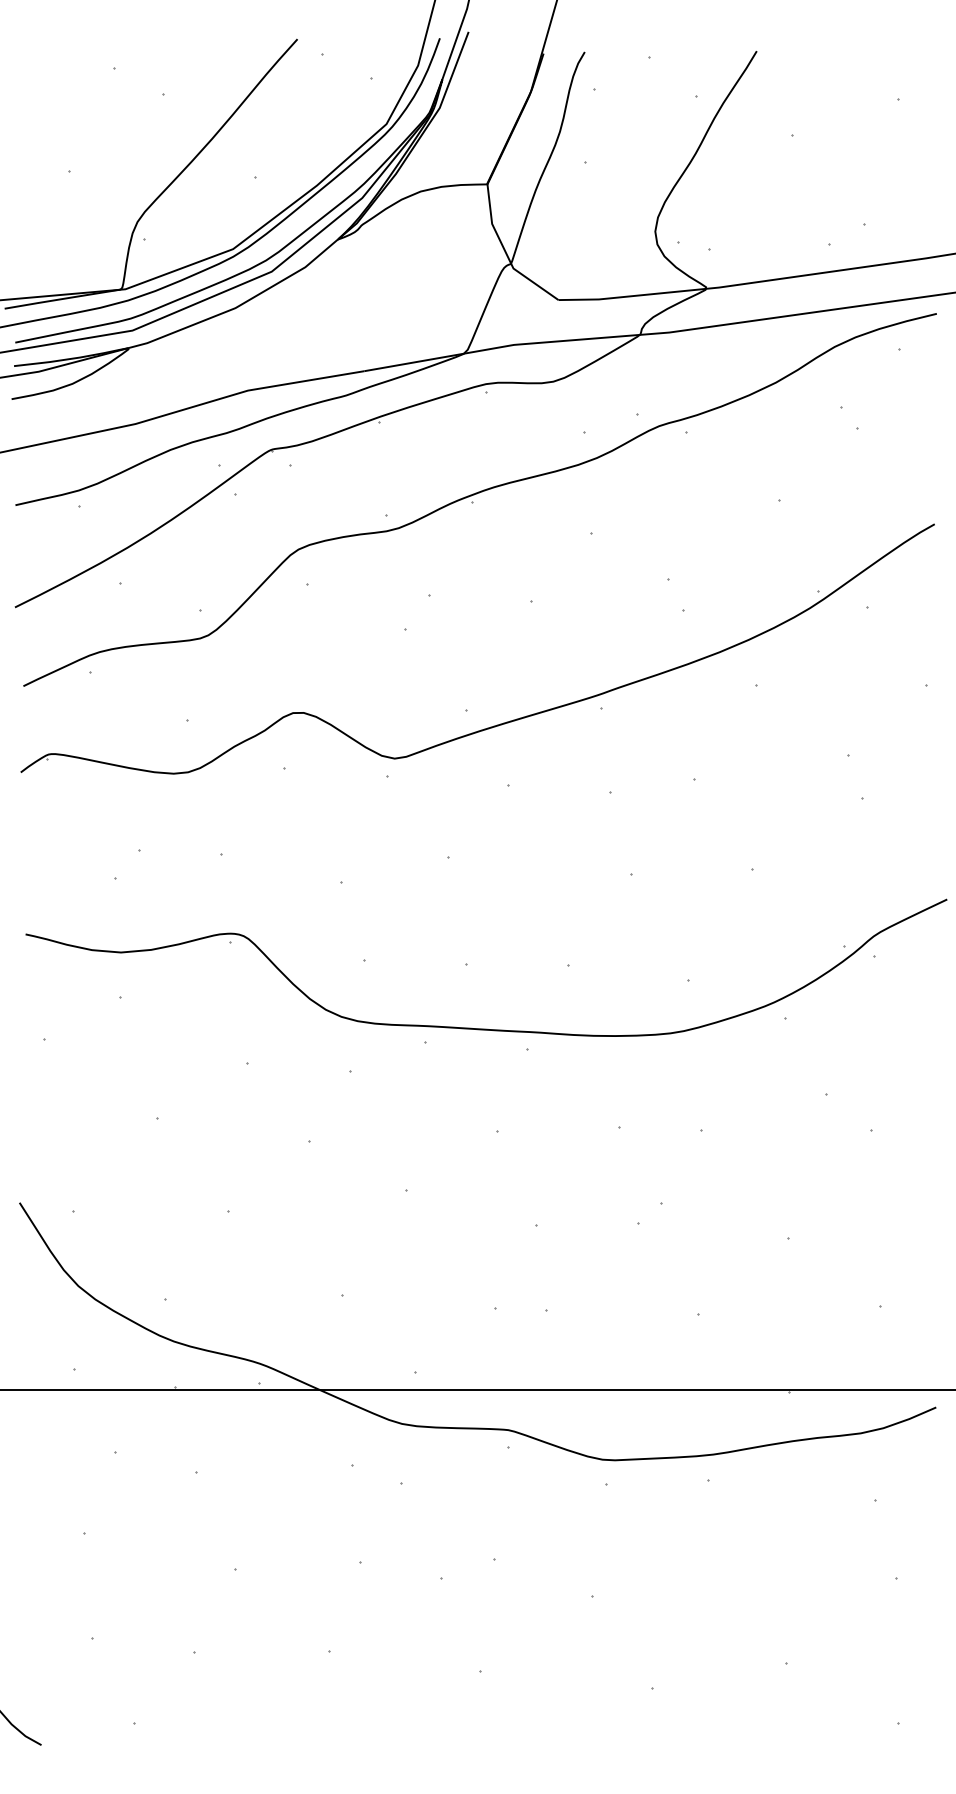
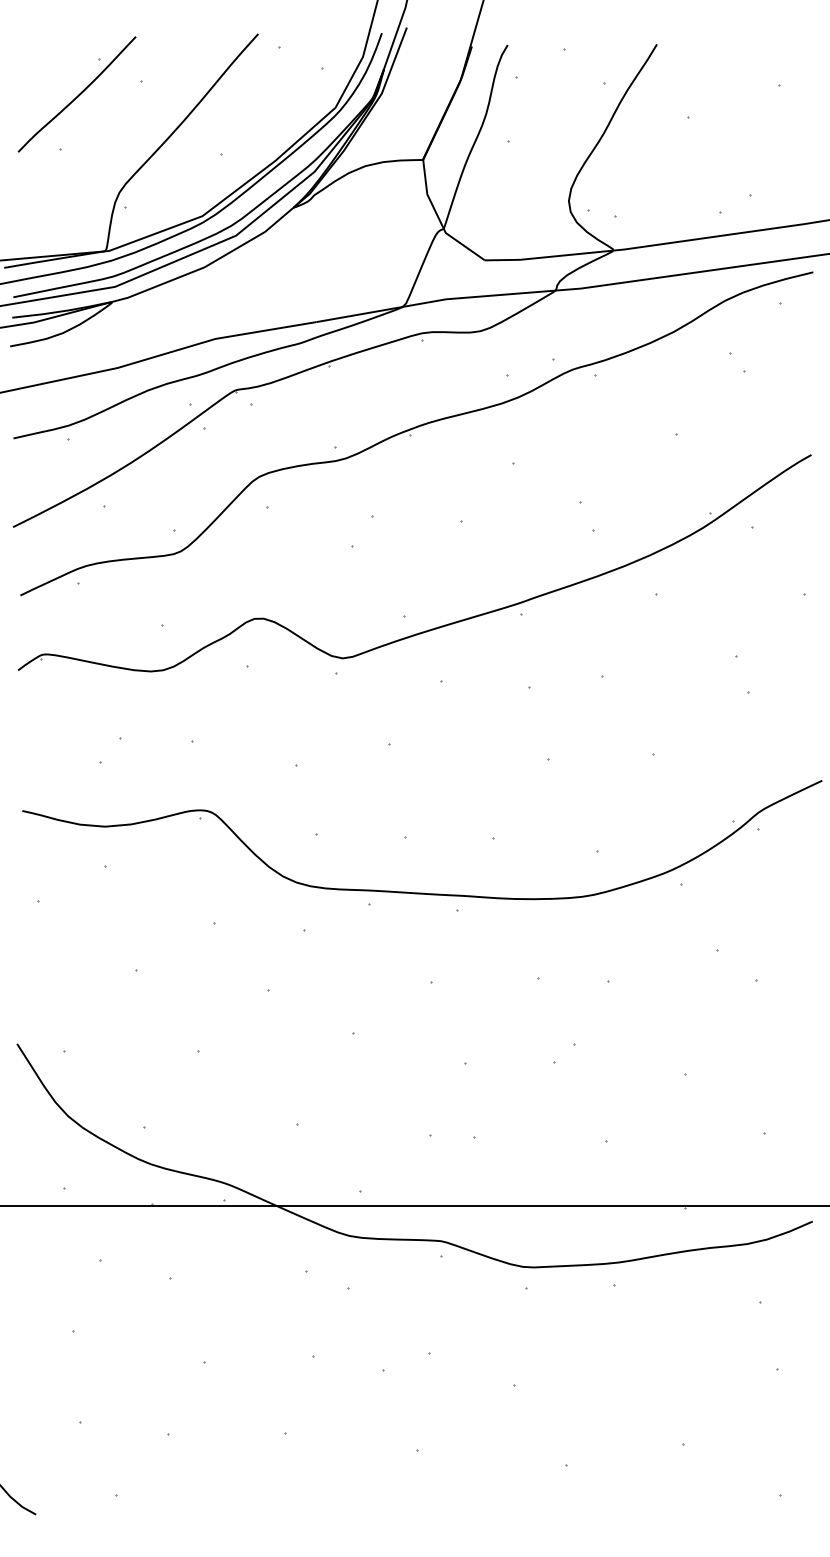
curve: (89, 110) -> (77, 95), added

